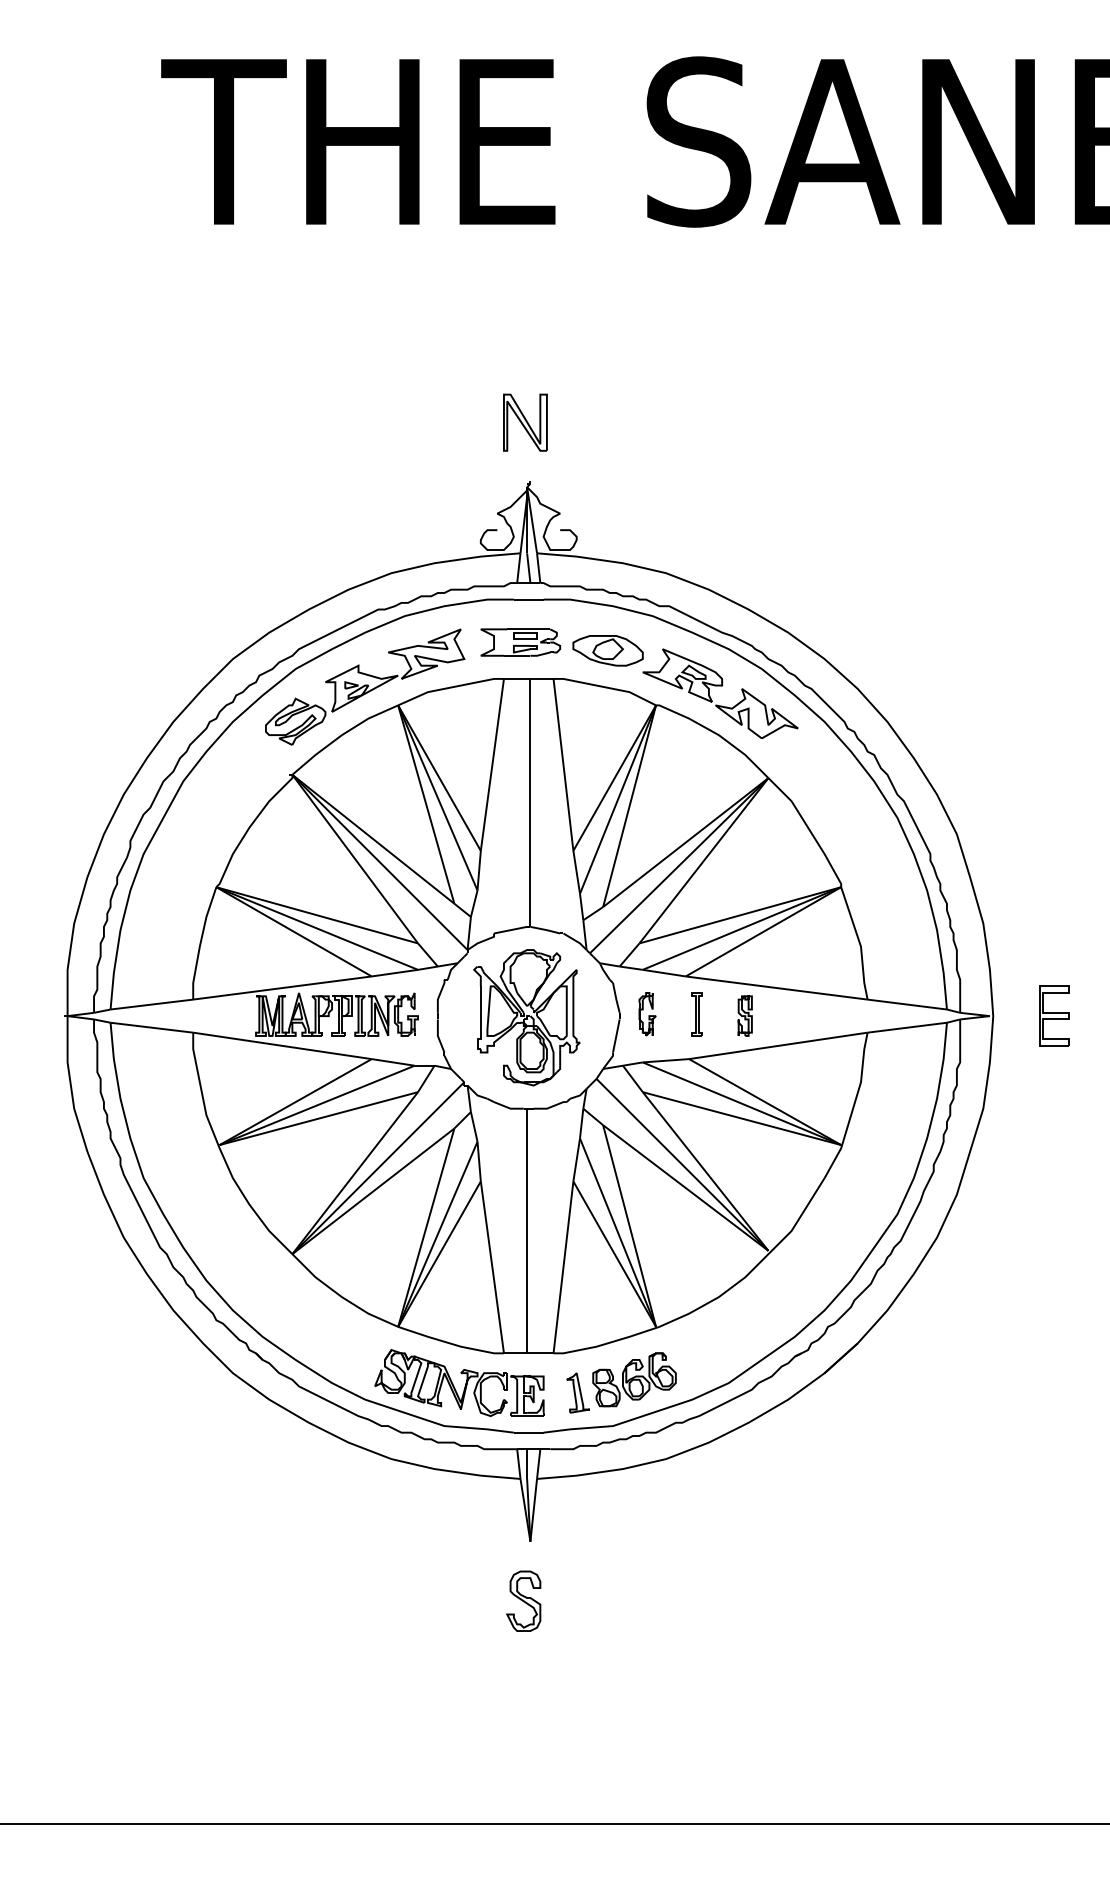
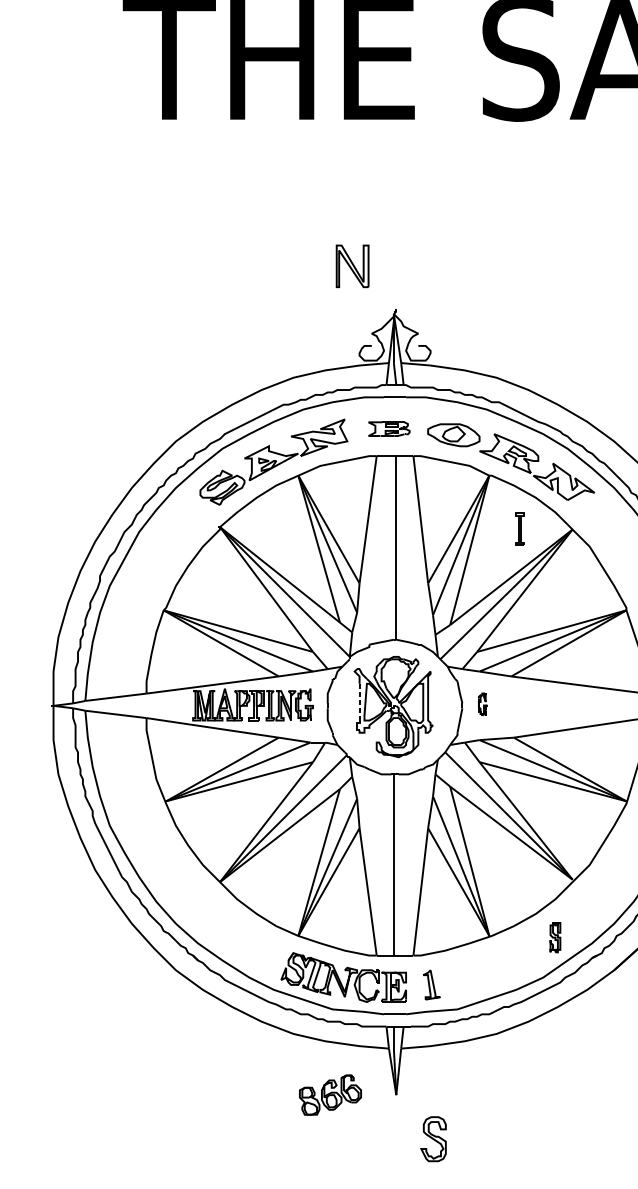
part: (525, 422) -> (352, 266), moved
part: (520, 642) -> (388, 429), size x0.7
line: (480, 1011) -> (359, 702), solid -> dashed
part: (647, 1014) -> (483, 704), size x0.7
part: (696, 1014) -> (519, 529), moved
part: (744, 1015) -> (554, 937), moved
part: (634, 1379) -> (330, 1094), moved
part: (523, 1600) -> (433, 1138), moved

